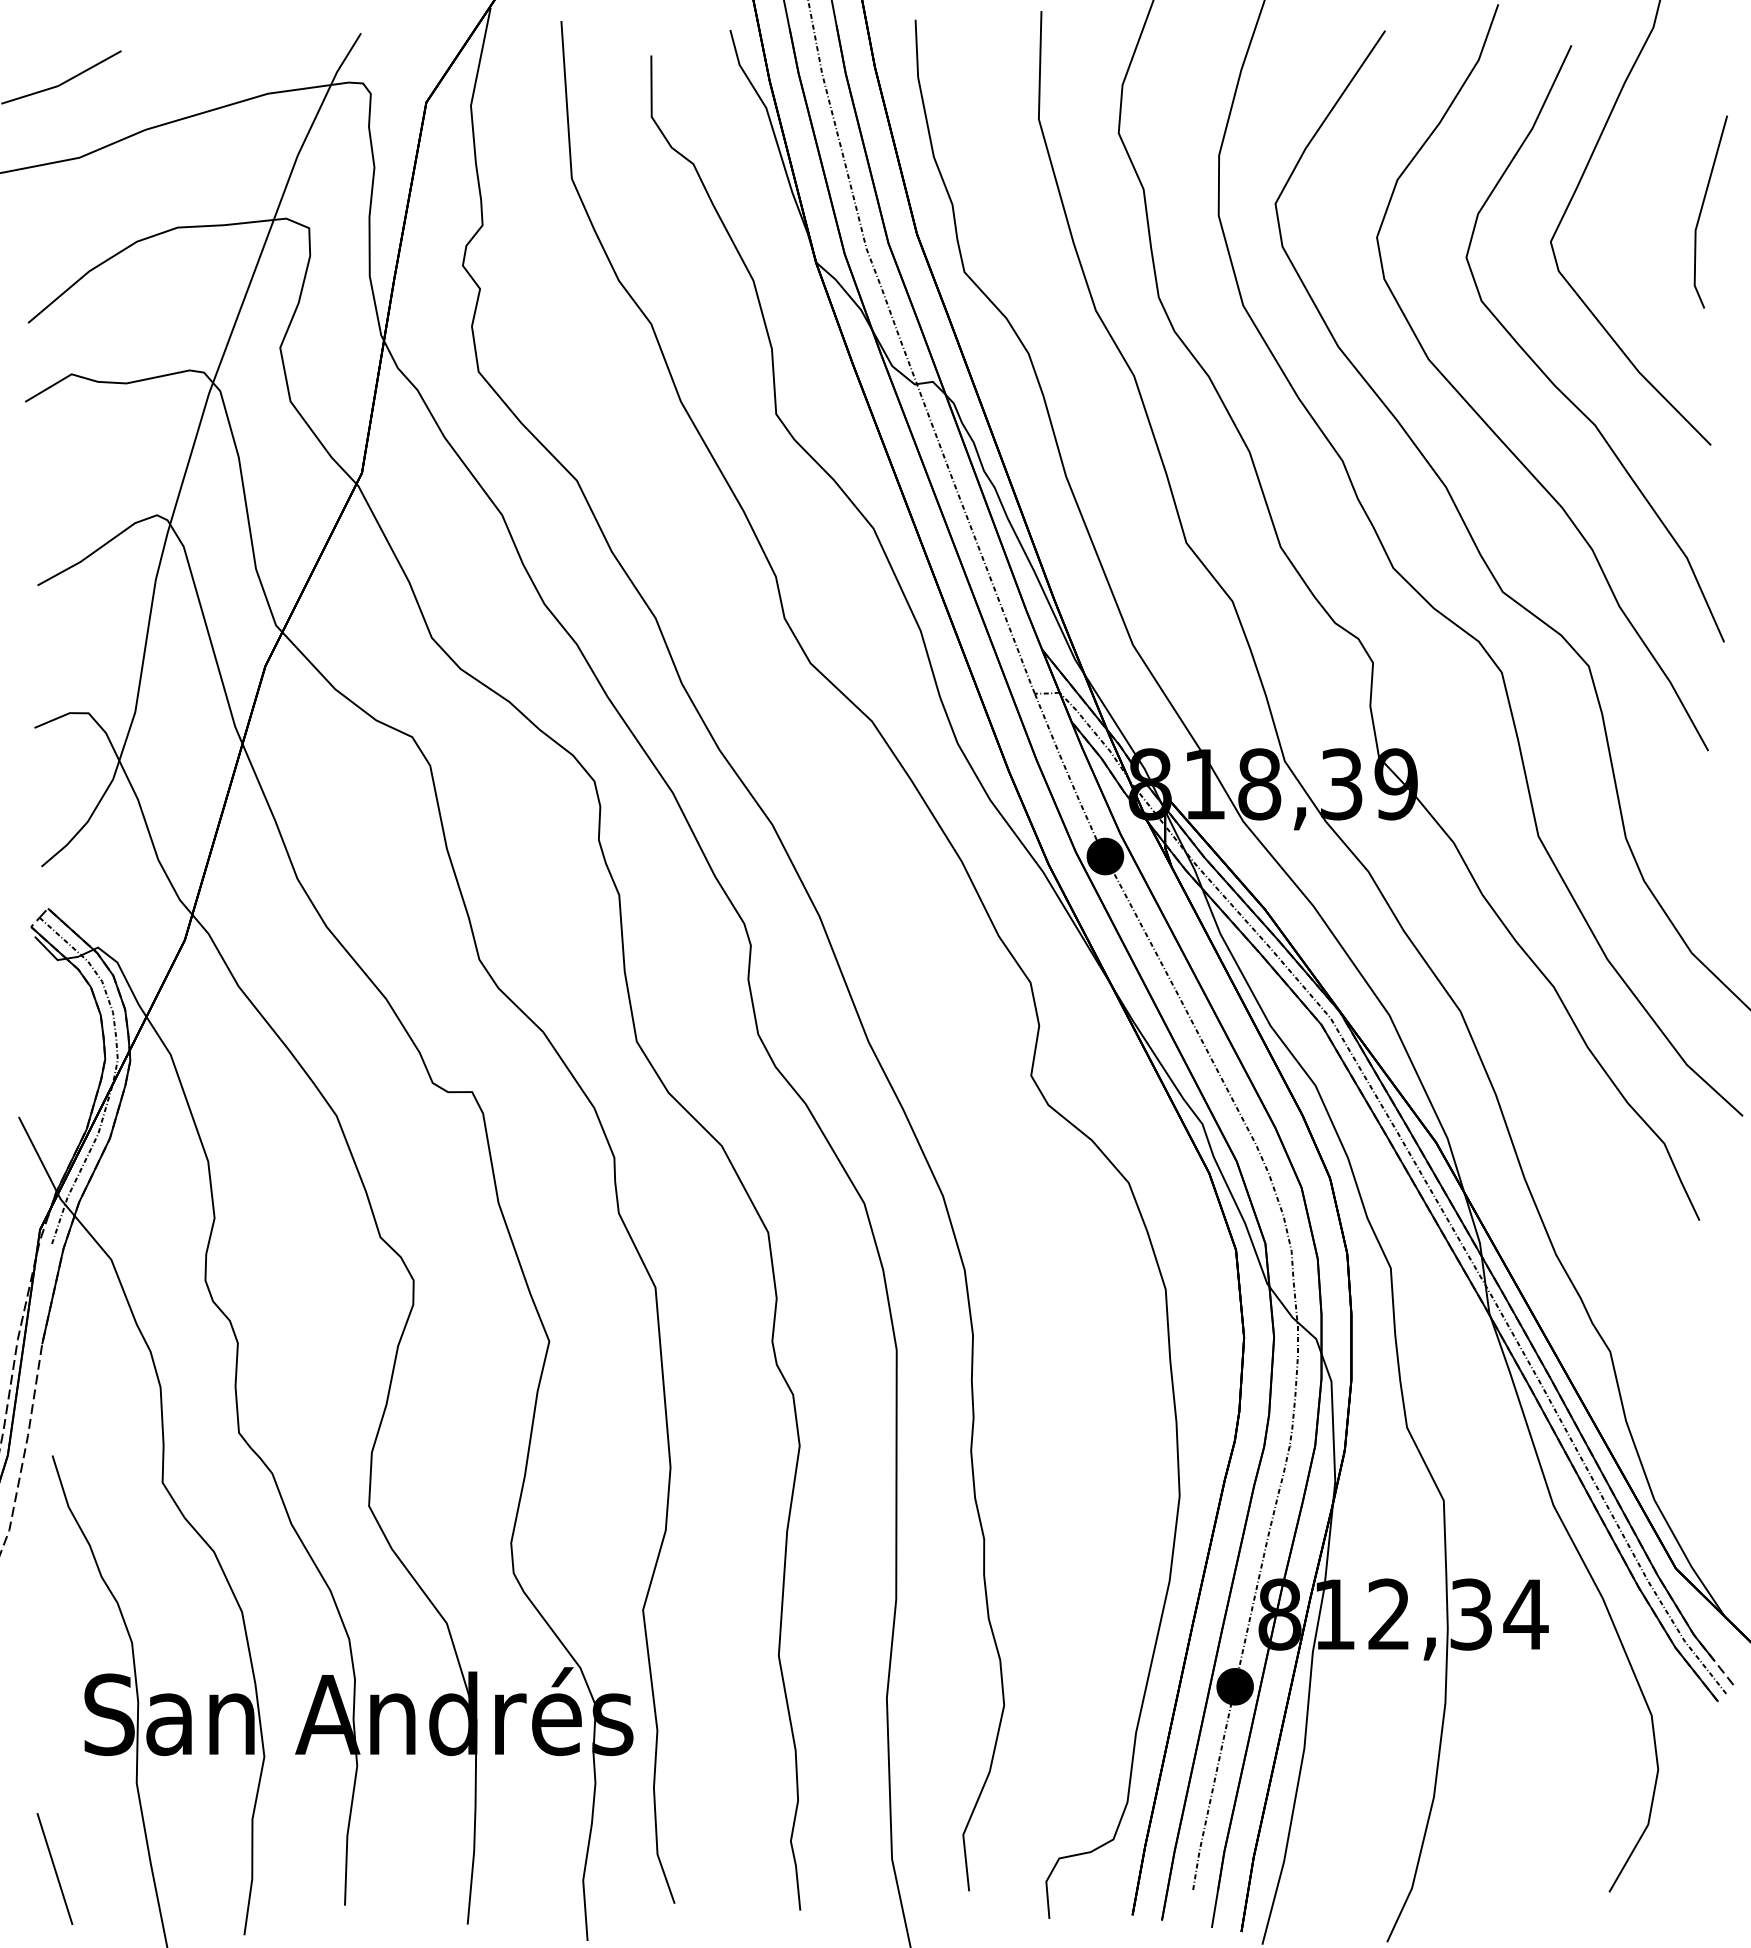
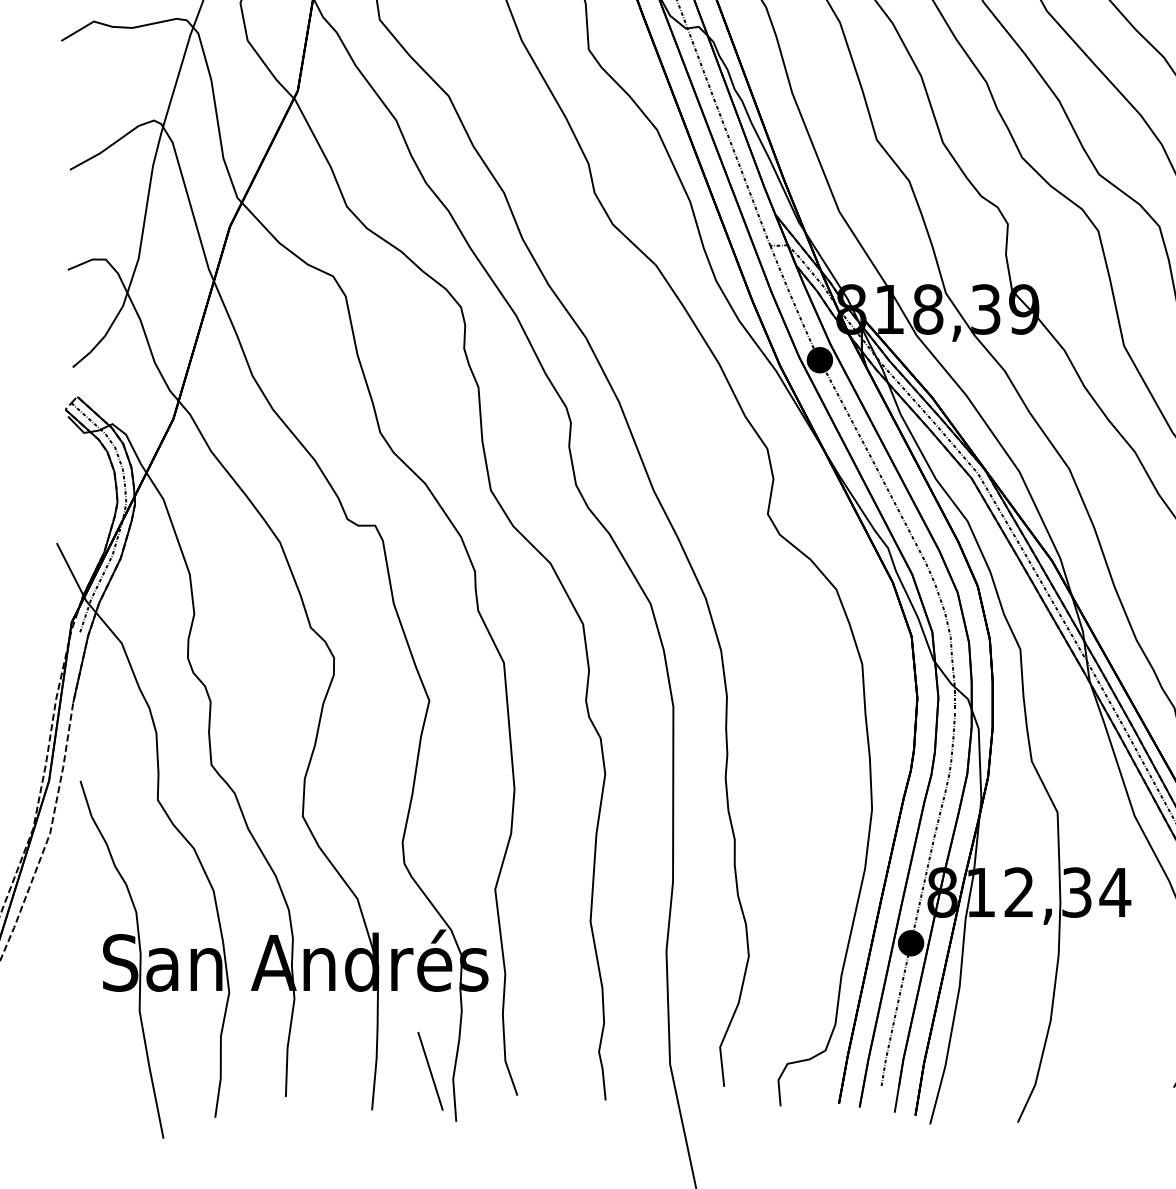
line: (54, 1868) -> (430, 1070), moved

